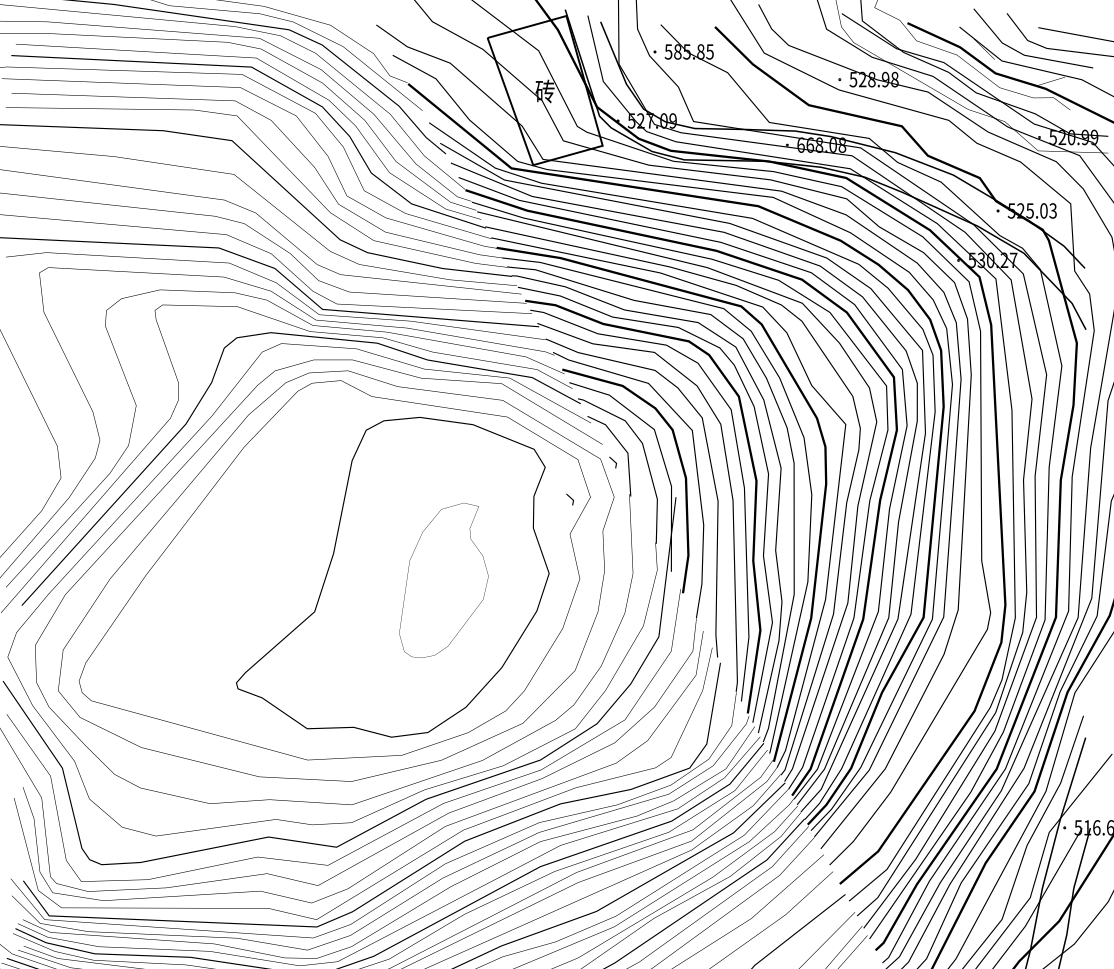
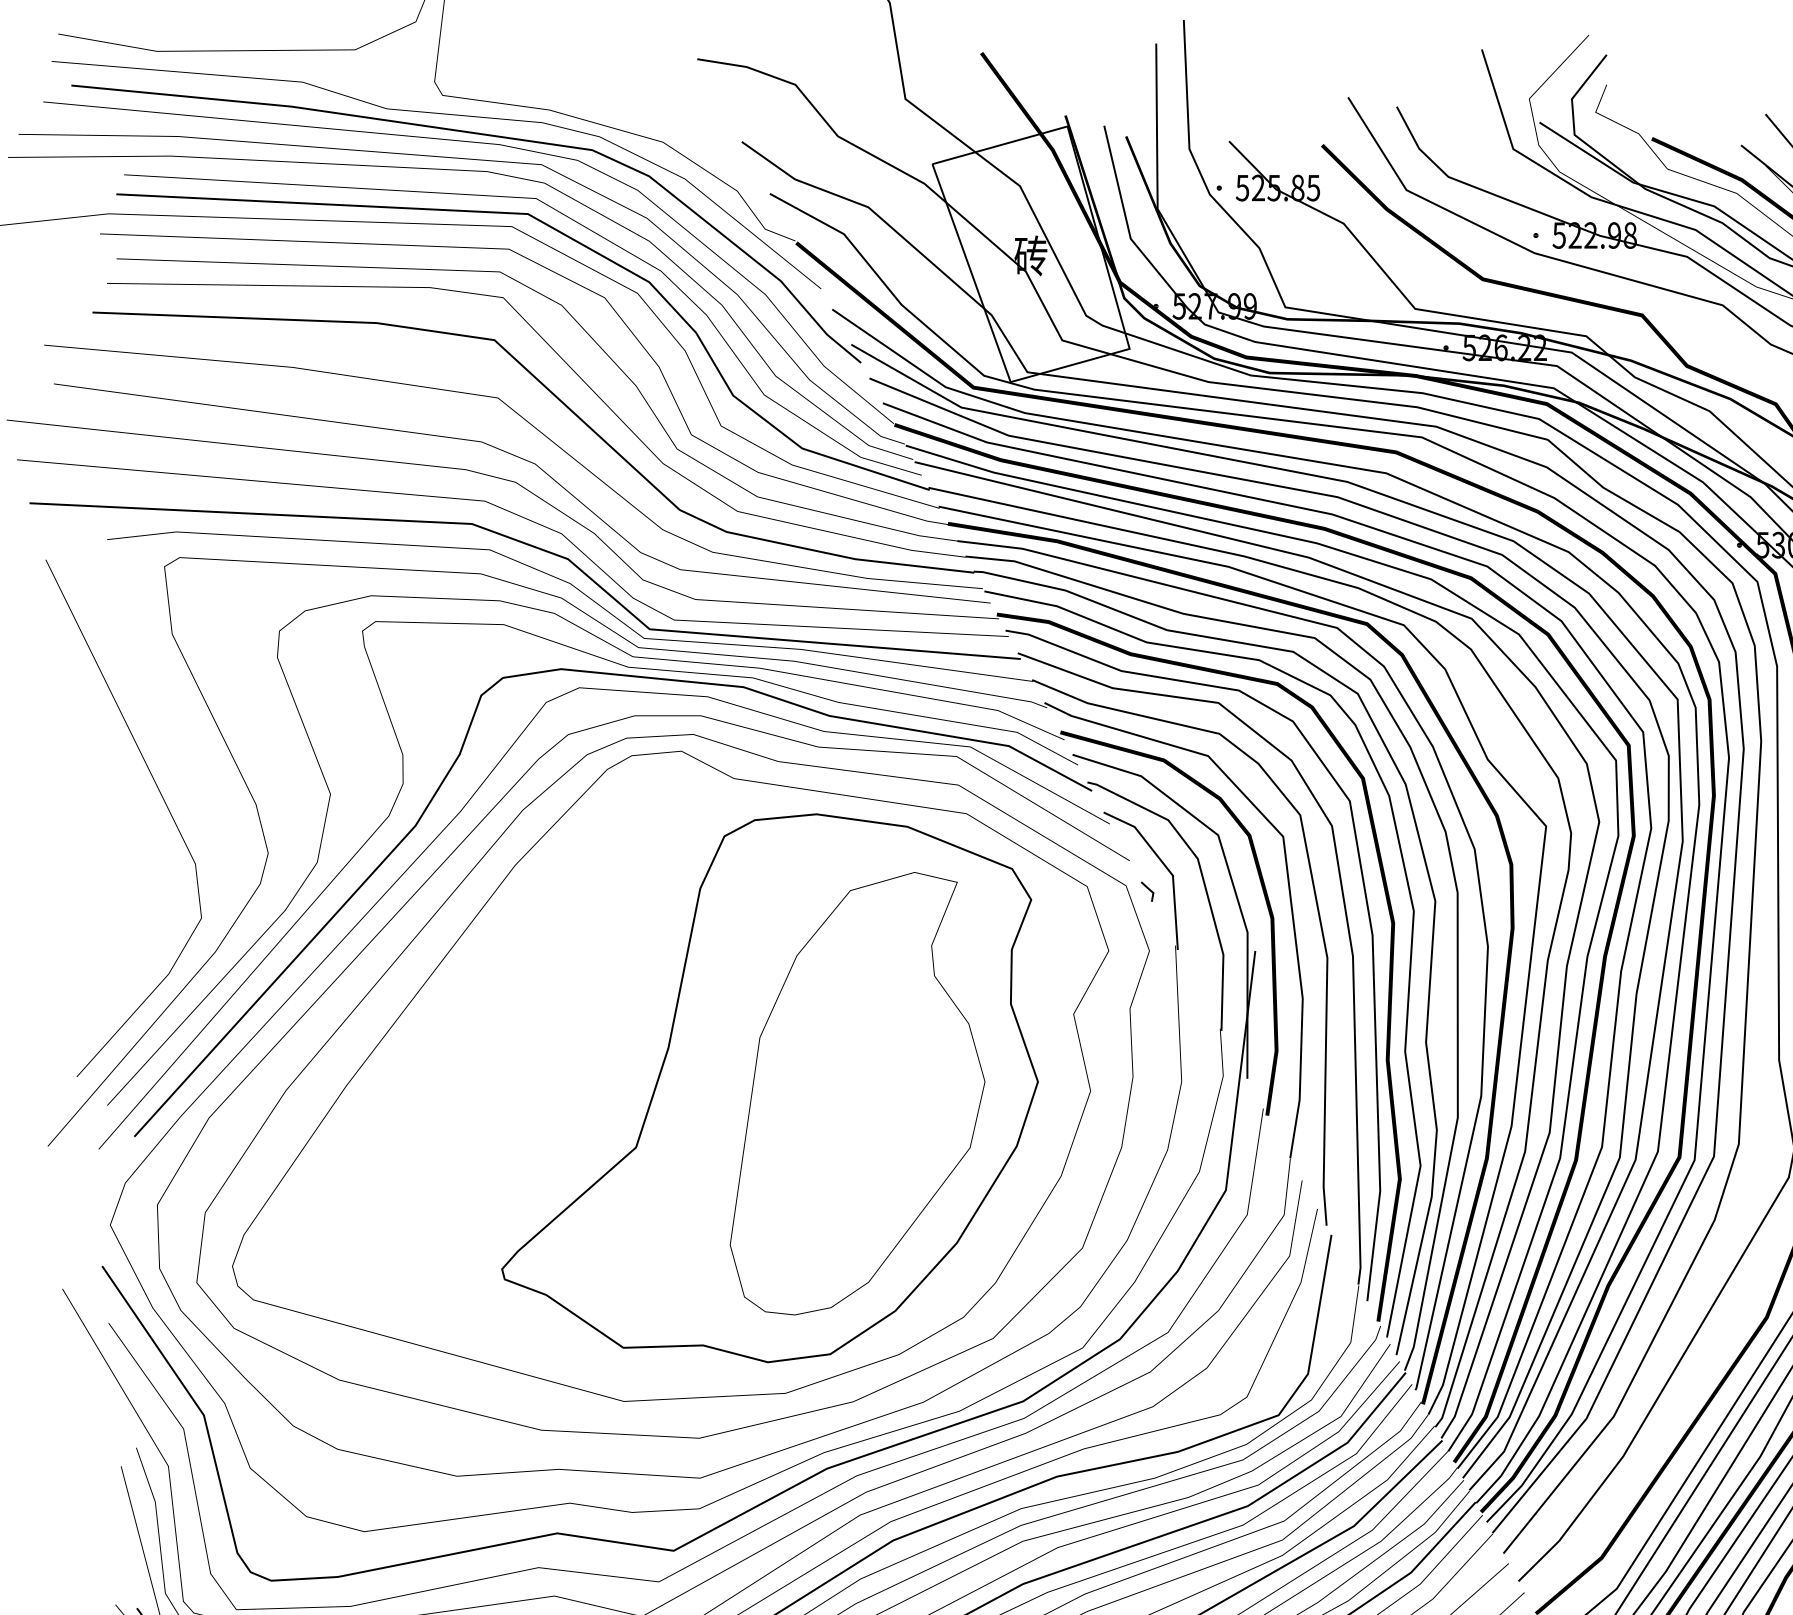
text: (677, 51) -> (1257, 187), 585.85 -> 525.85
text: (871, 79) -> (1590, 235), 528.98 -> 522.98
text: (663, 120) -> (1233, 305), 527.09 -> 527.99
text: (821, 144) -> (1504, 346), 668.08 -> 526.22
line: (570, 498) -> (1074, 953), removed
part: (443, 580) -> (856, 1093), size x1.67

